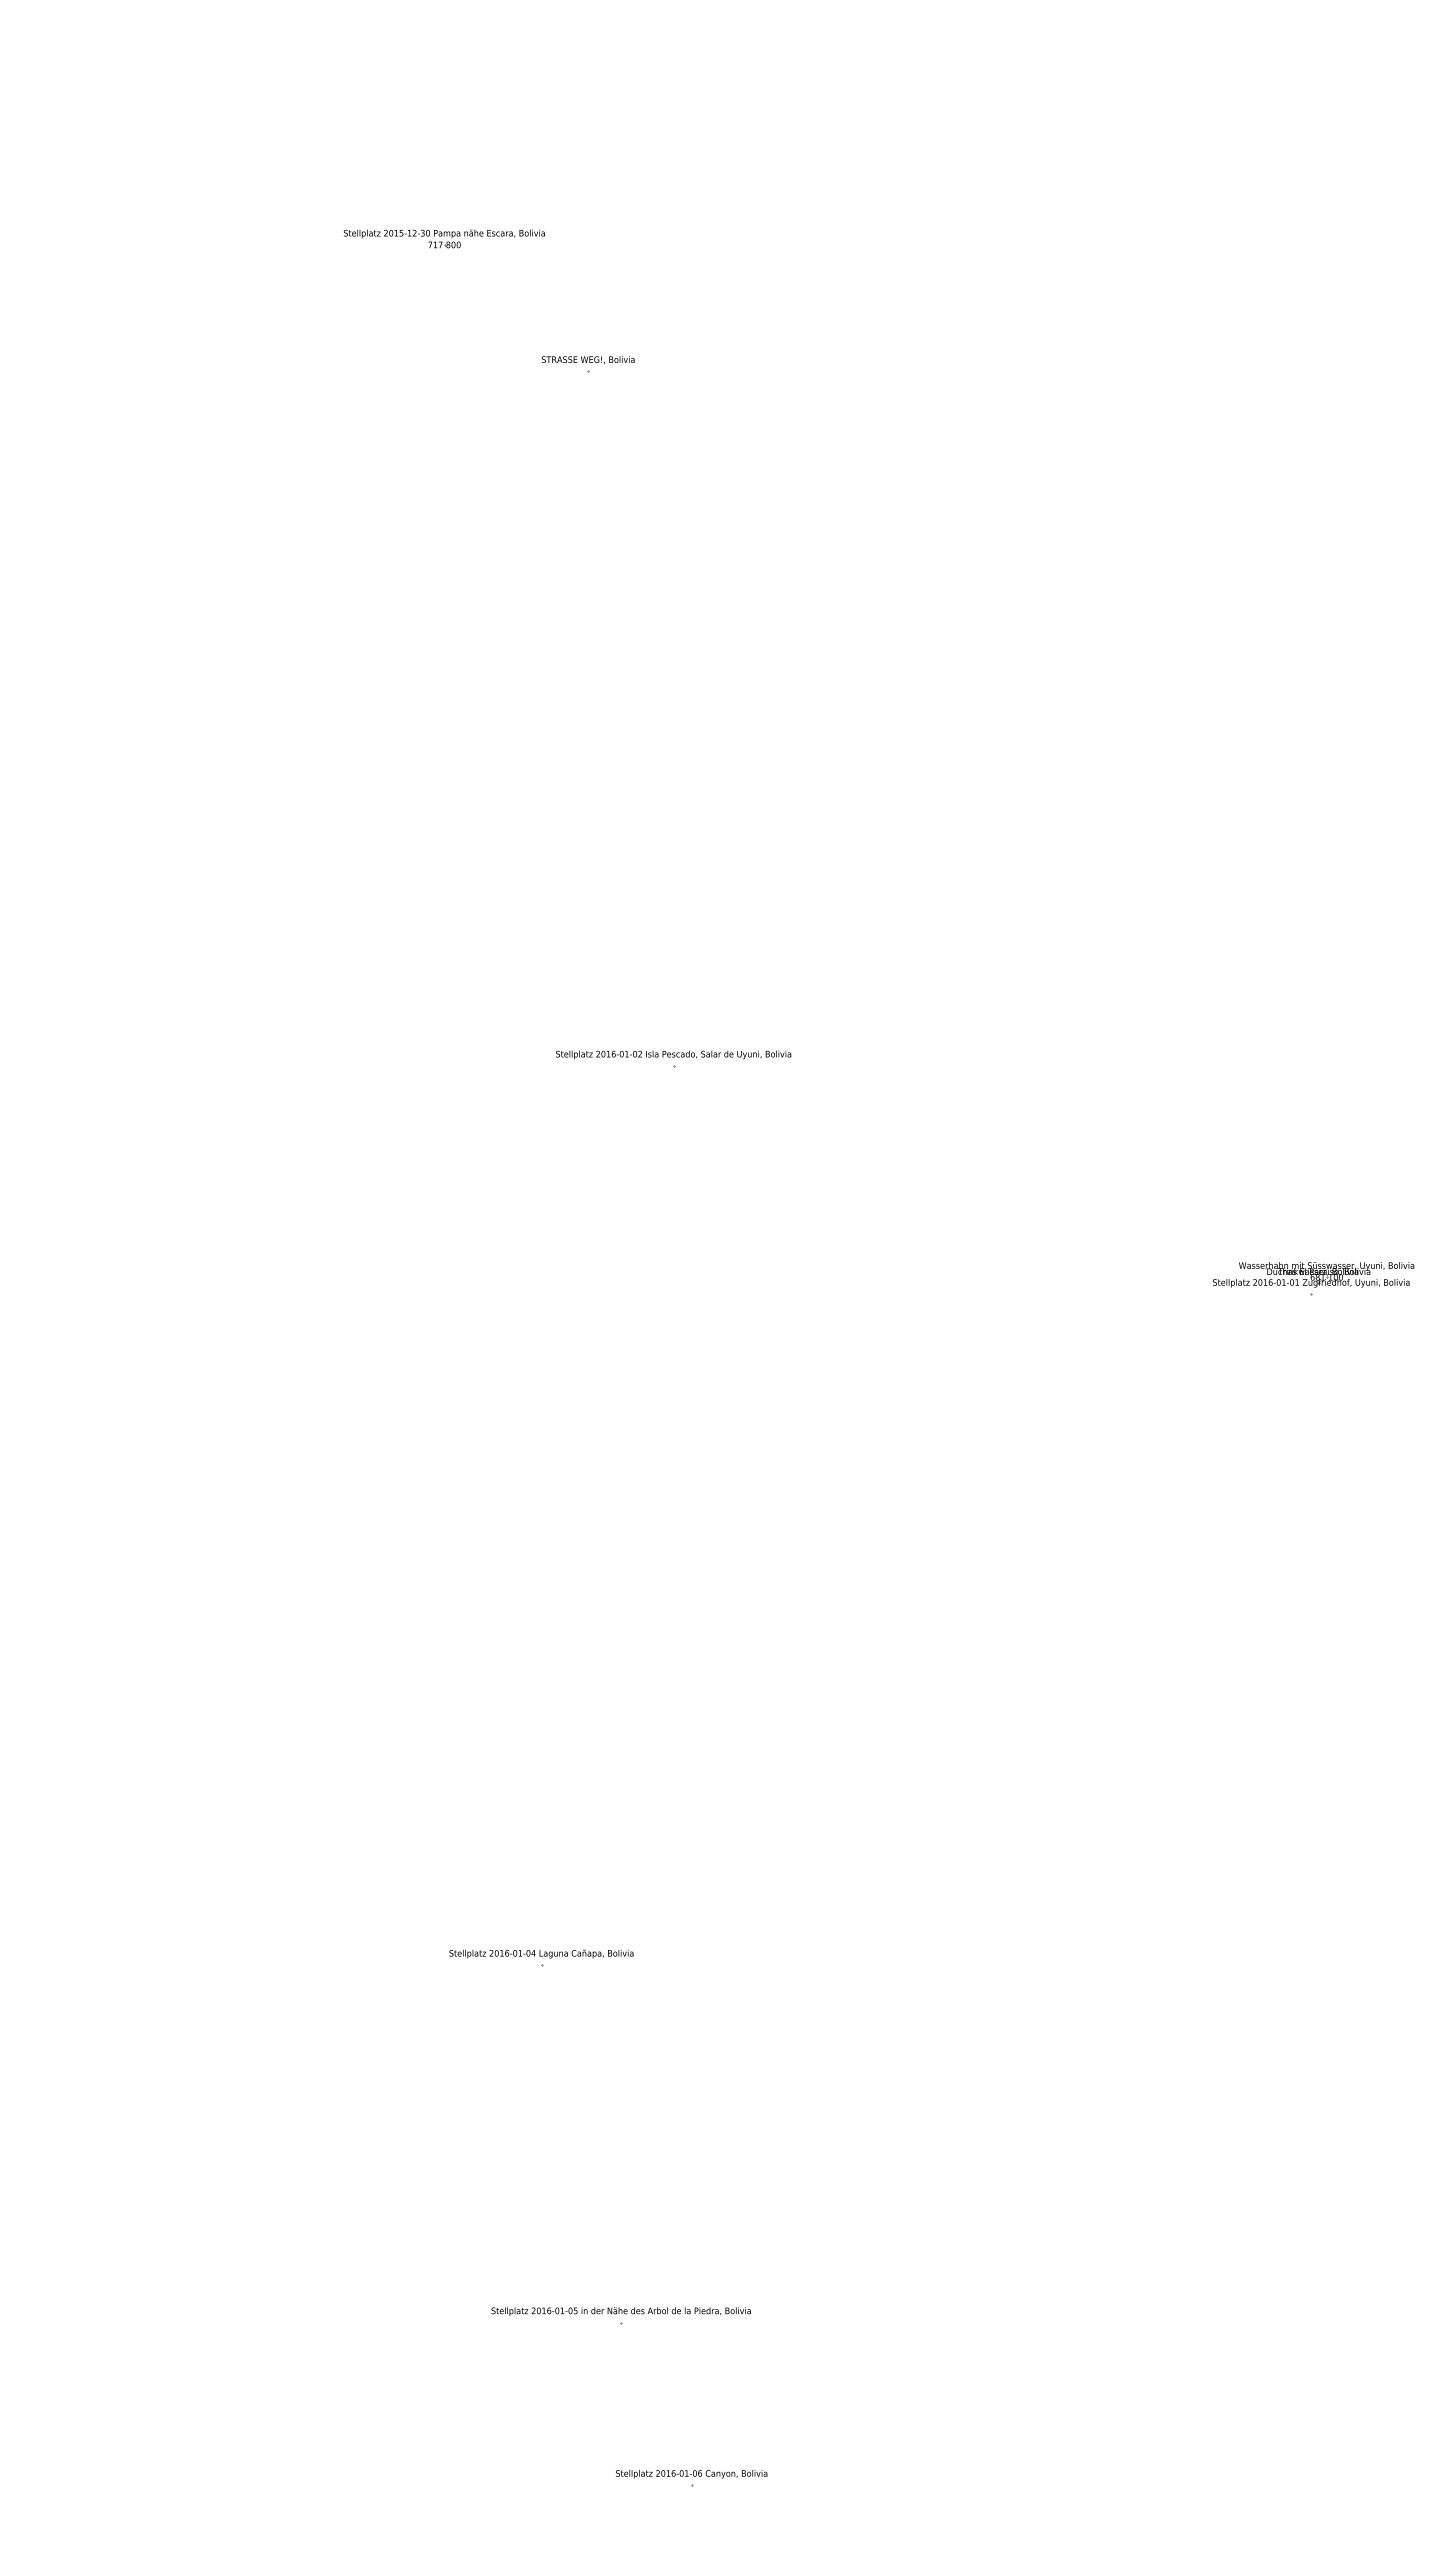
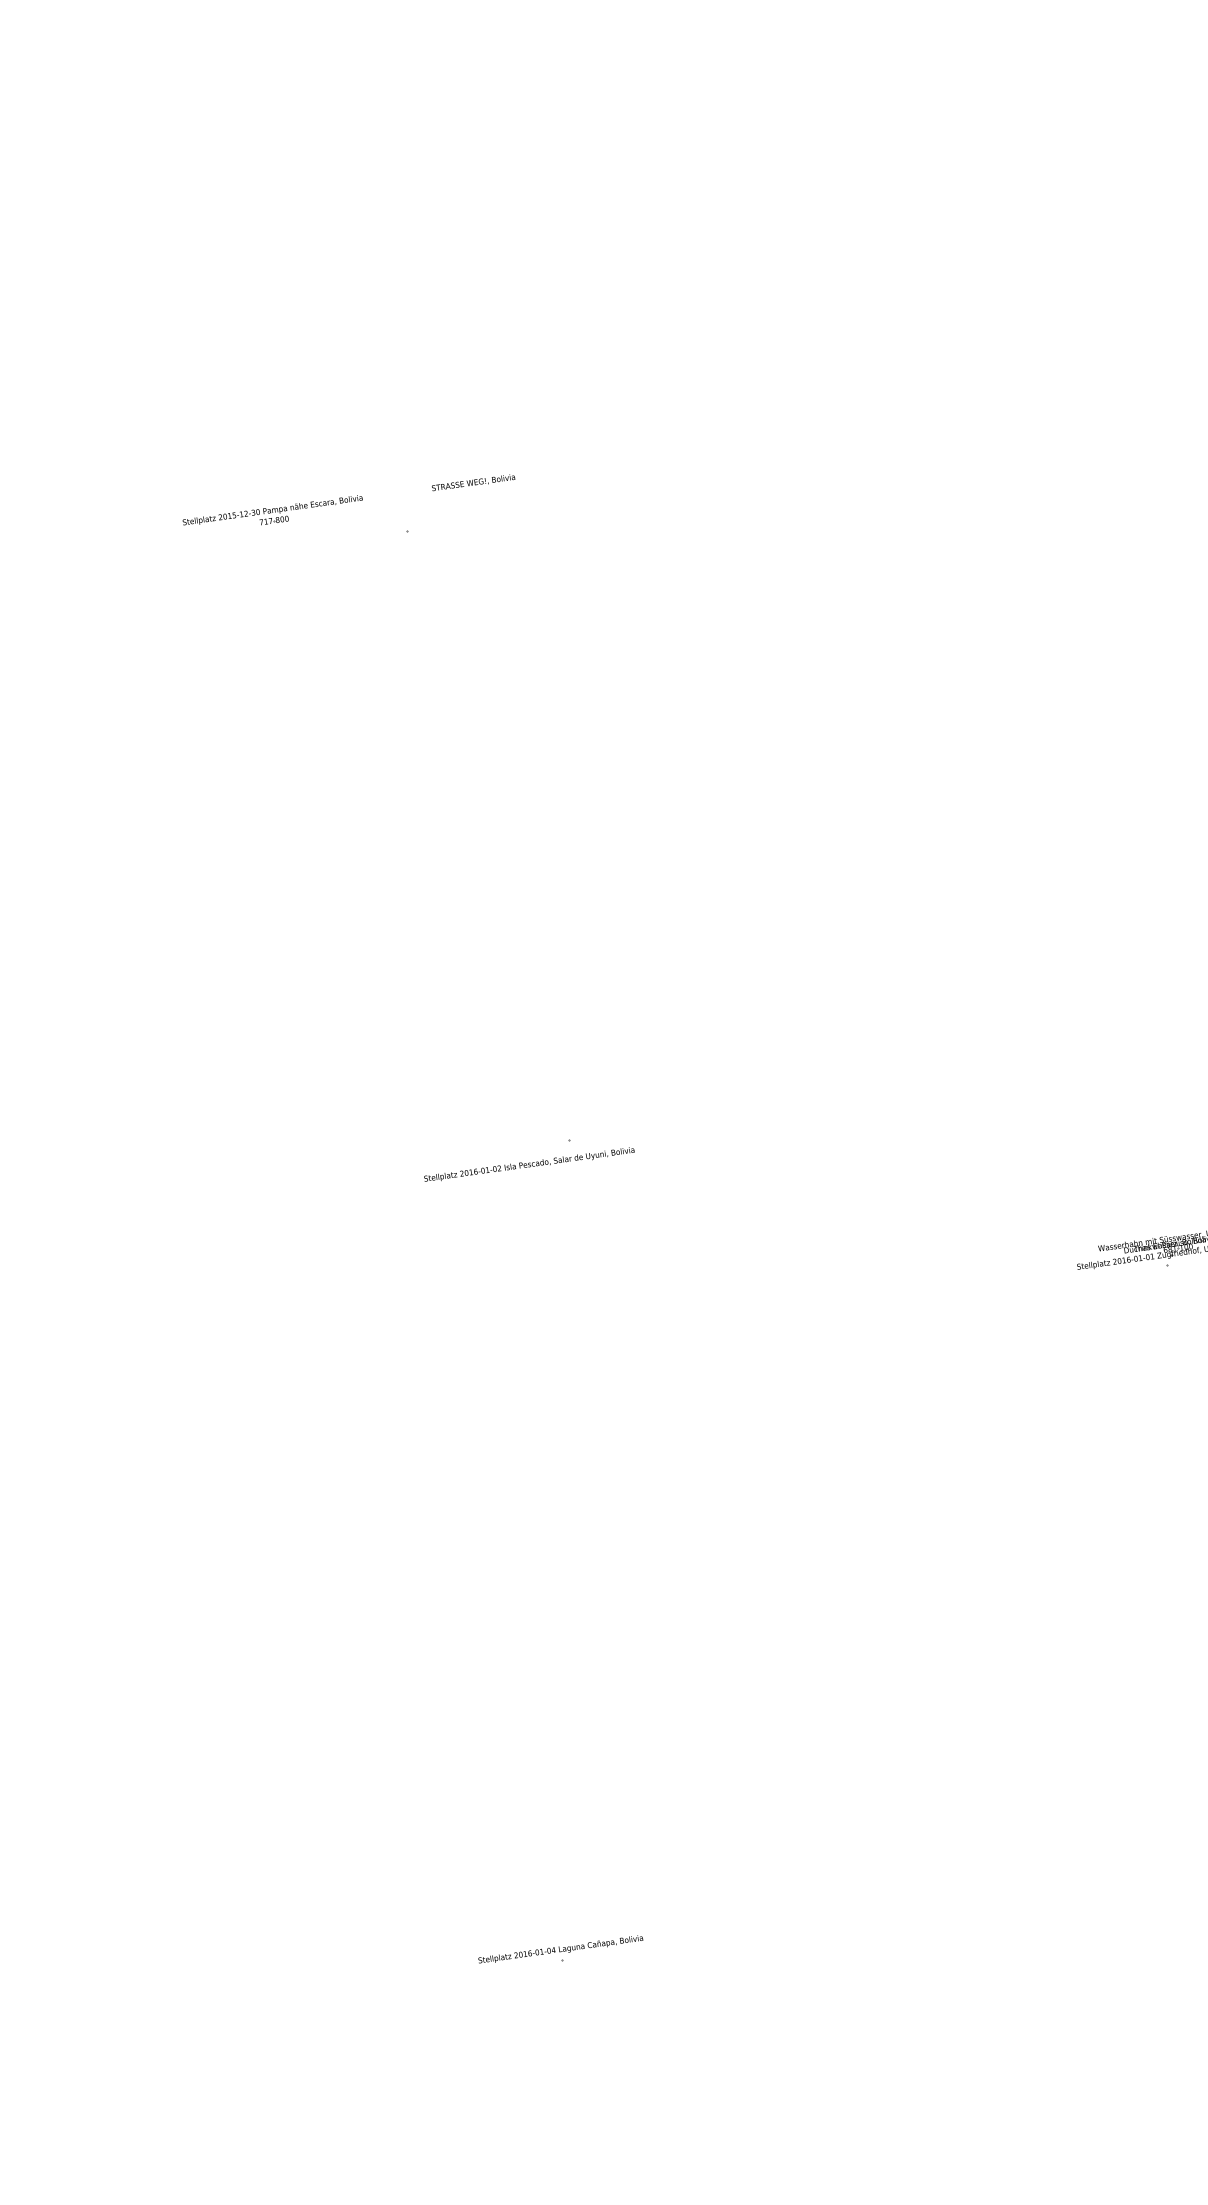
part: (443, 238) -> (272, 514), moved
text: (587, 359) -> (472, 482), moved
text: (673, 1054) -> (529, 1164), moved

